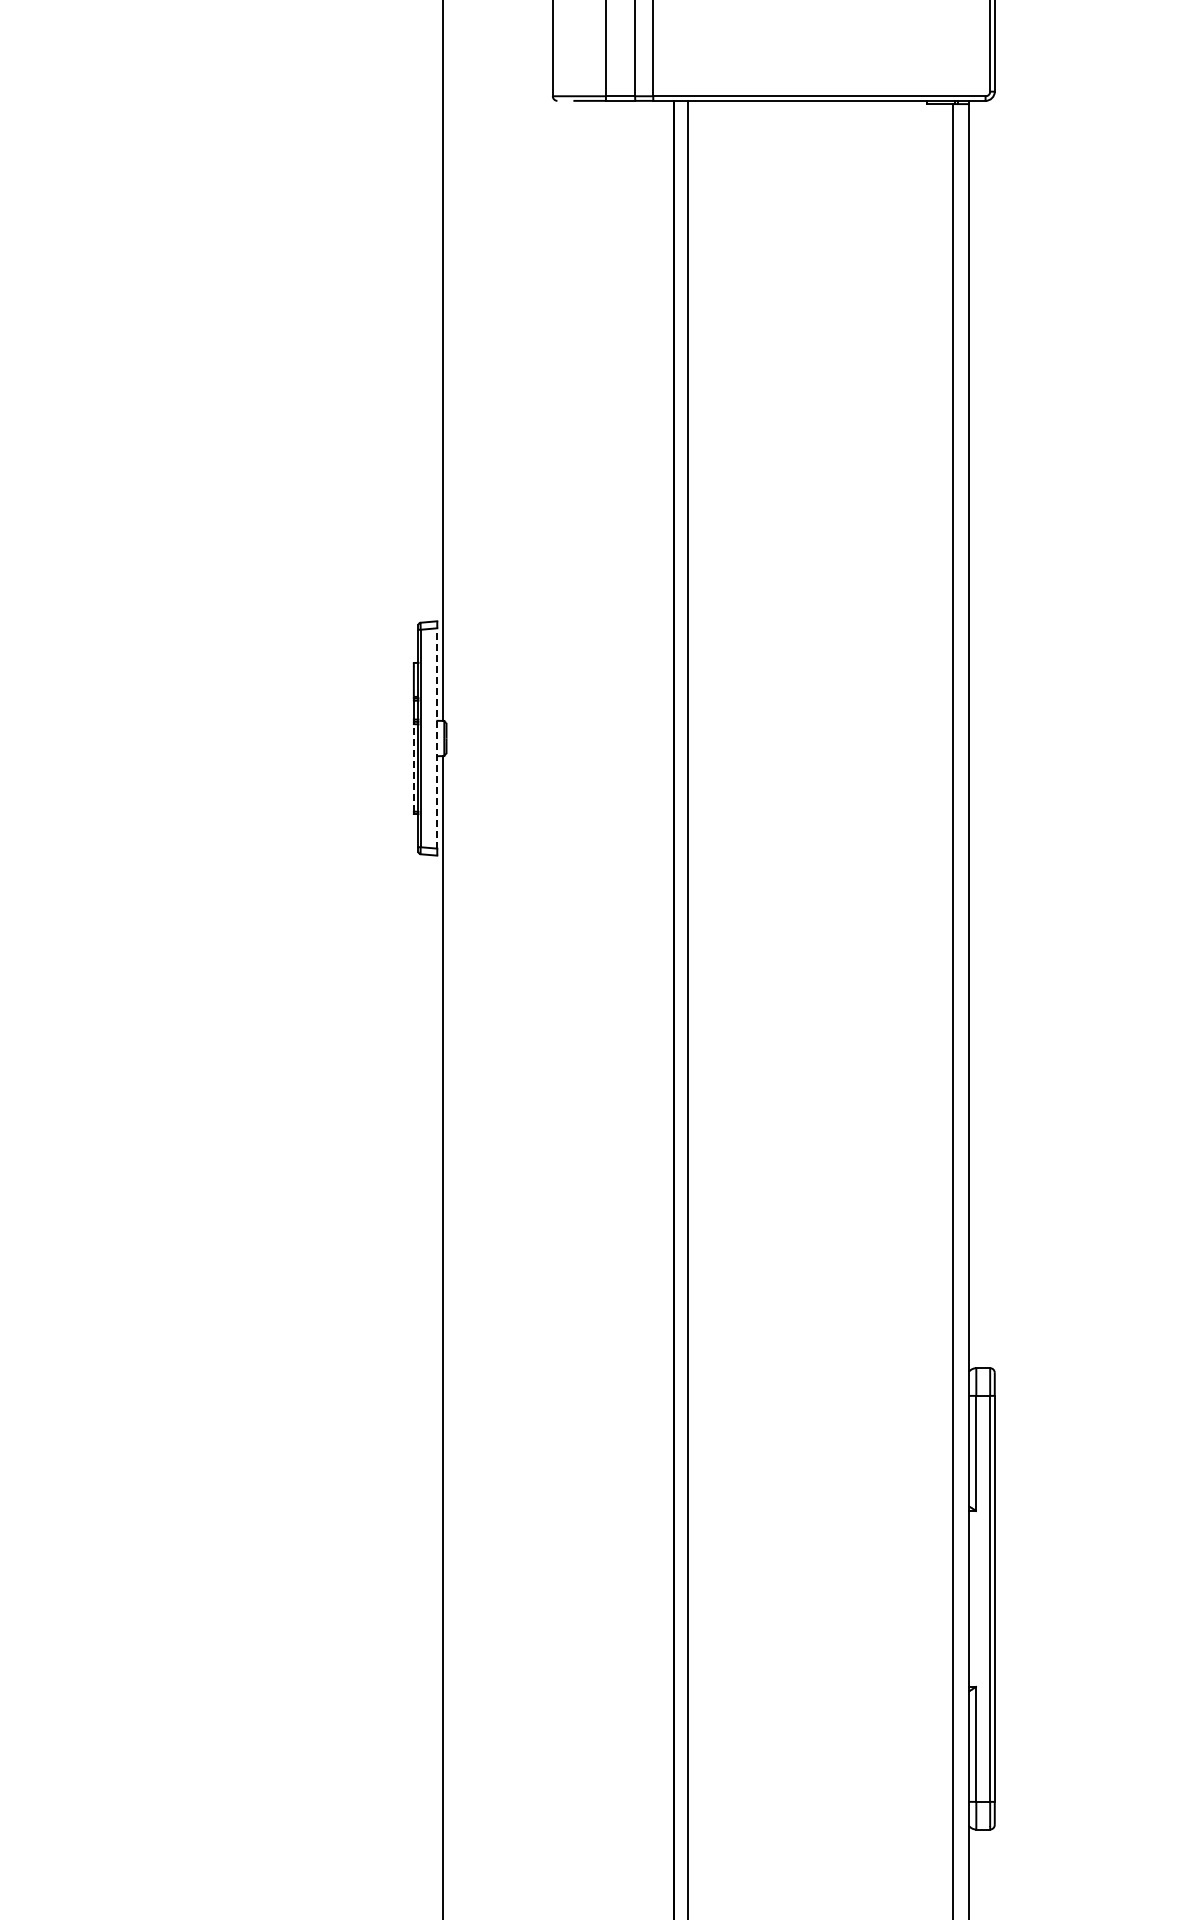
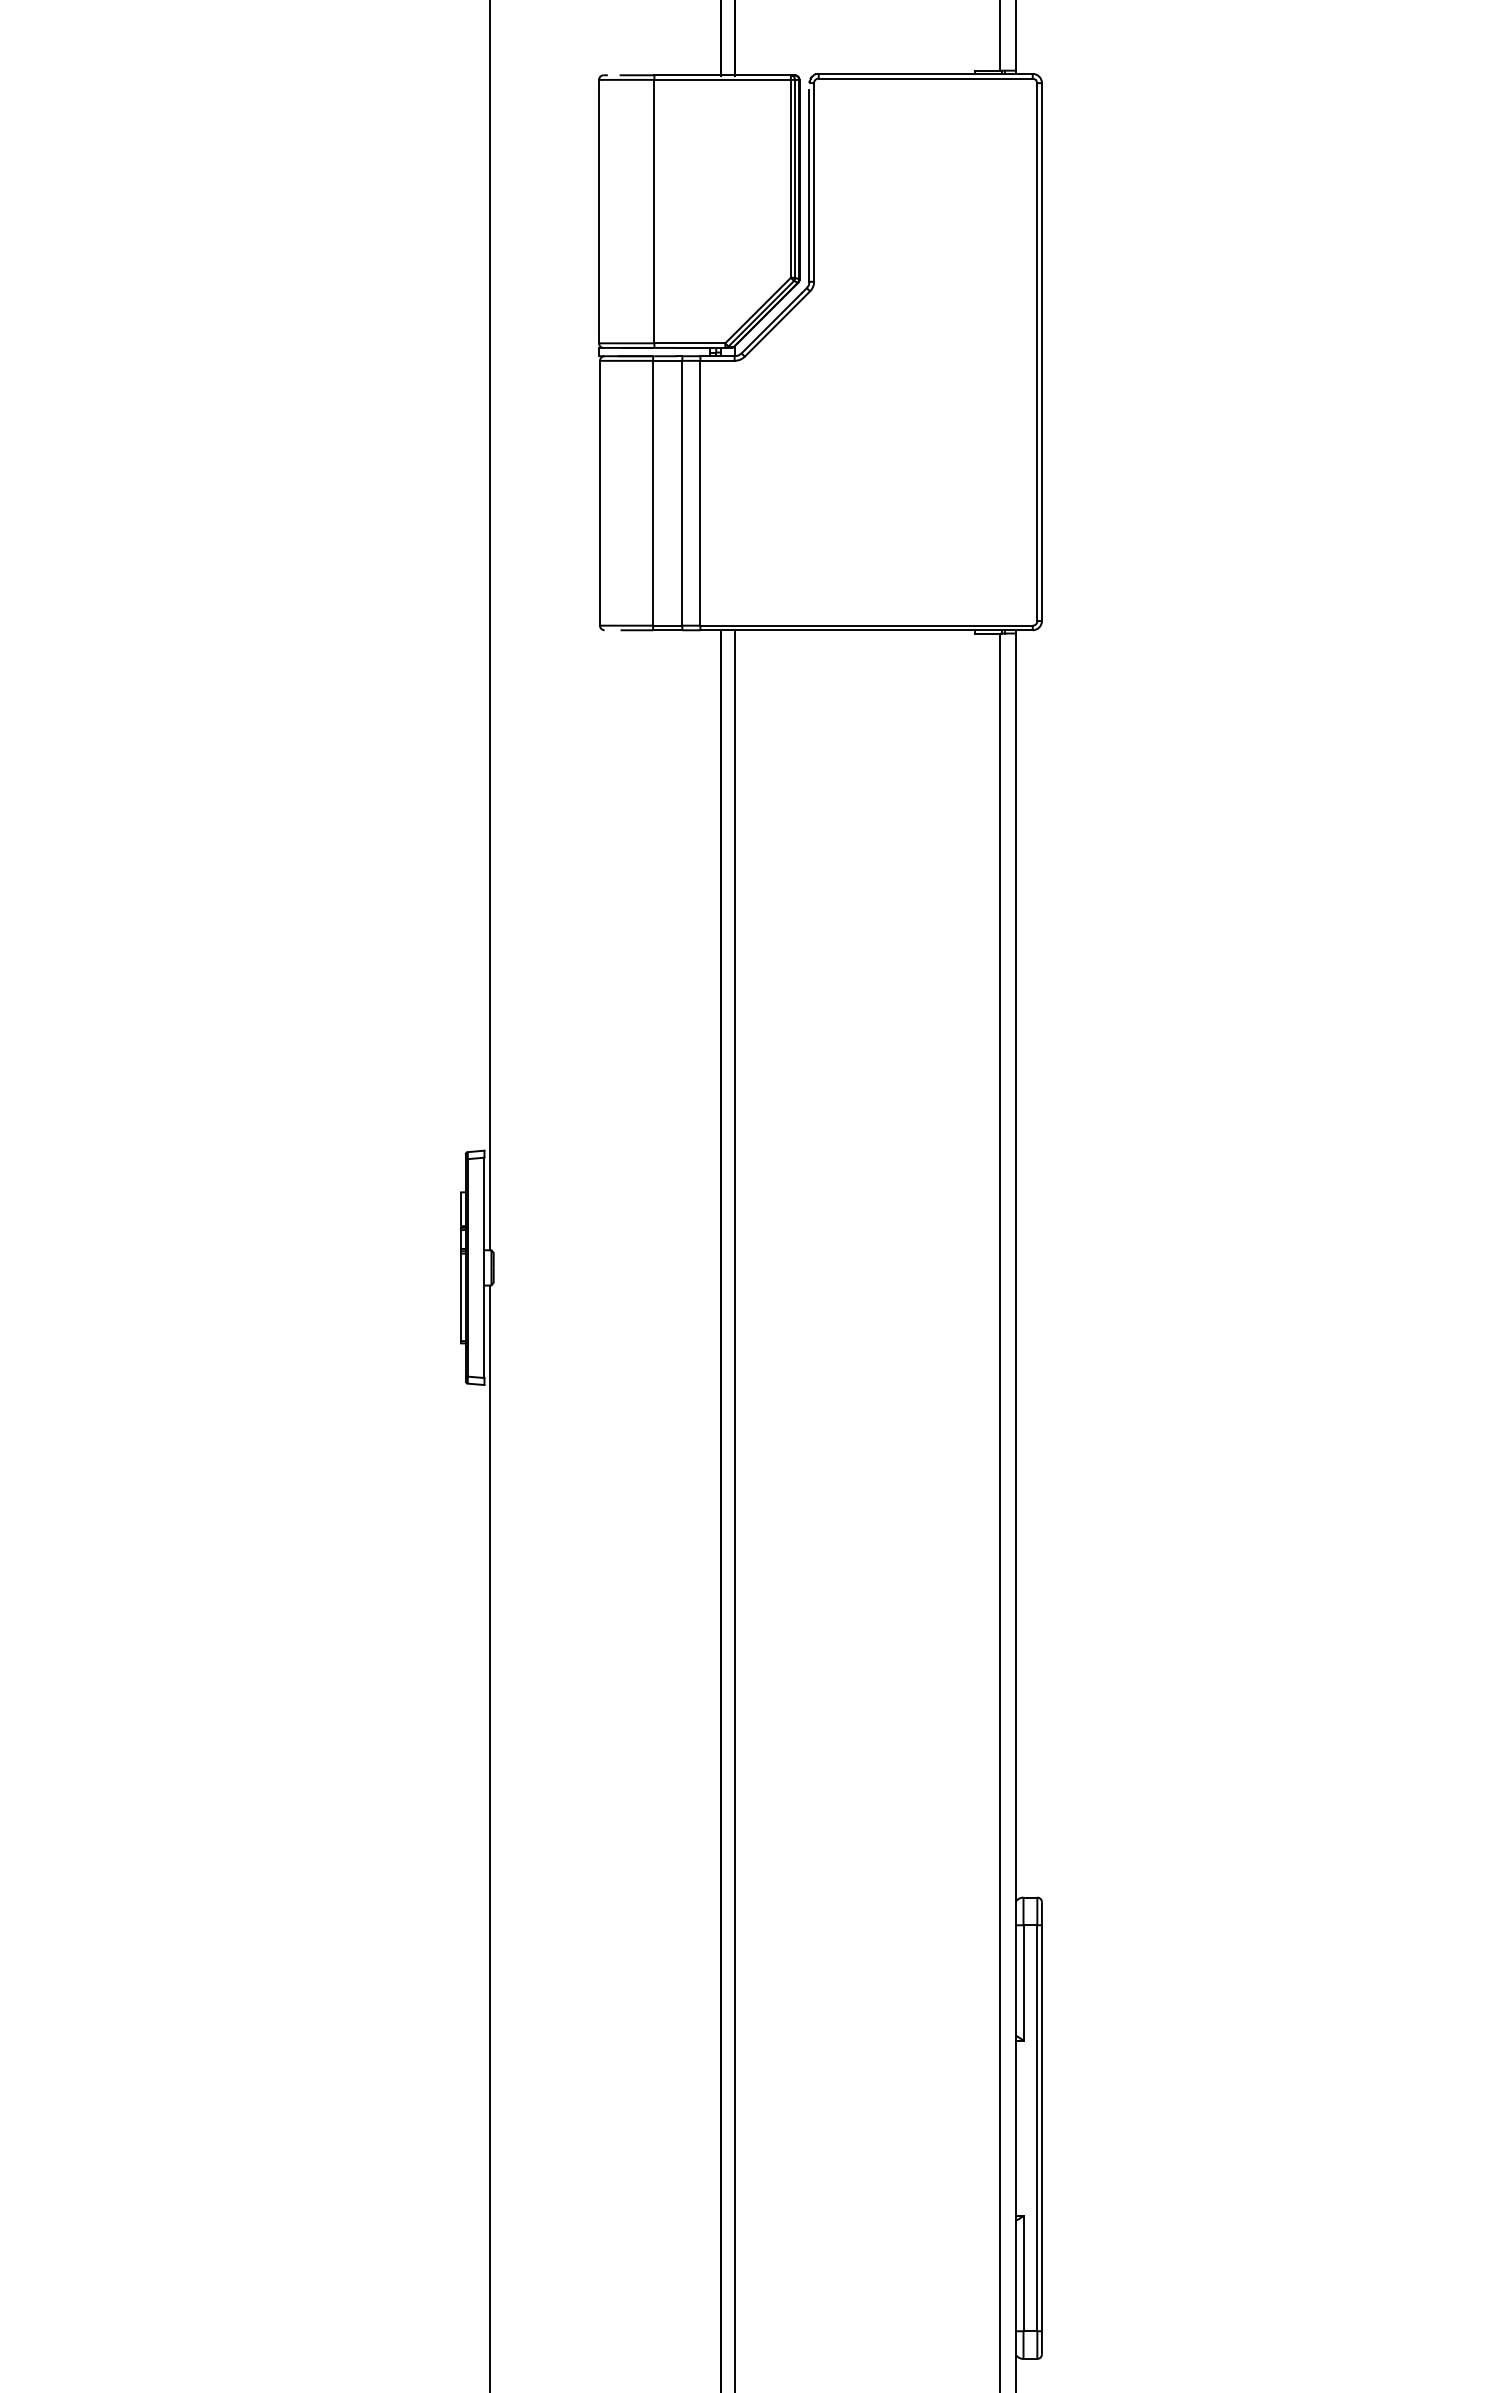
line: (437, 738) -> (484, 1267), dashed -> solid
line: (414, 768) -> (461, 1297), dashed -> solid

